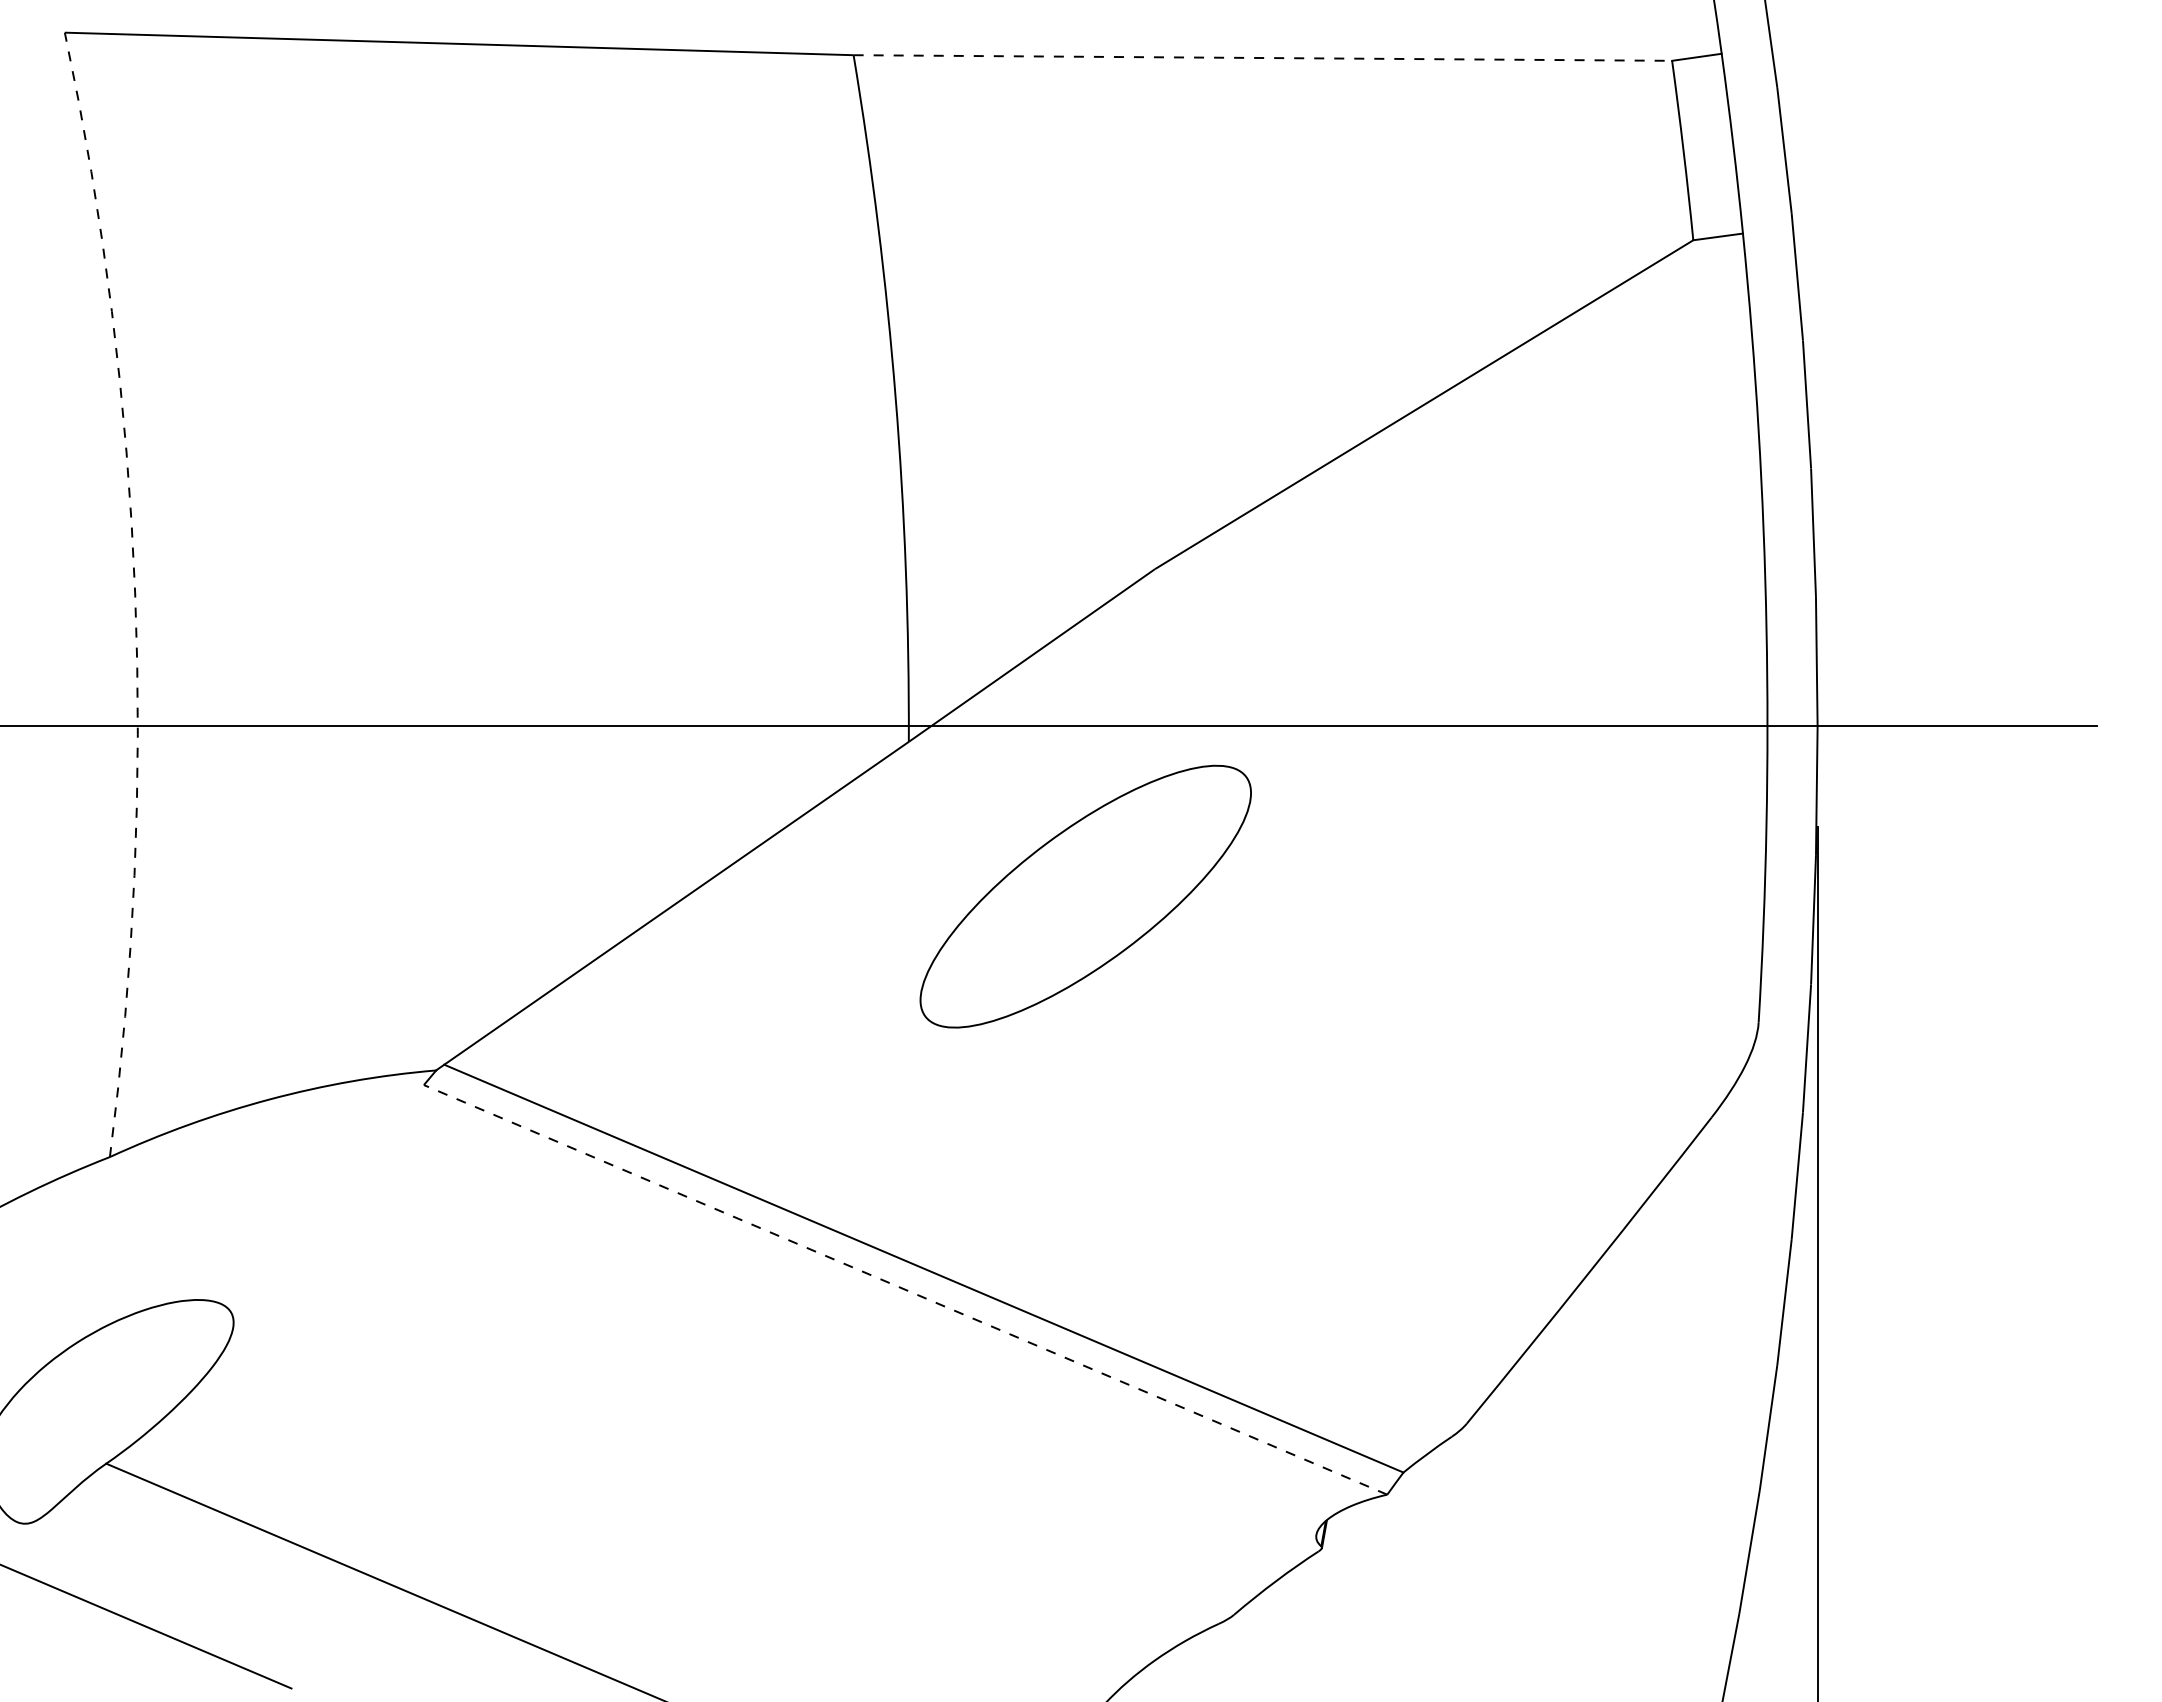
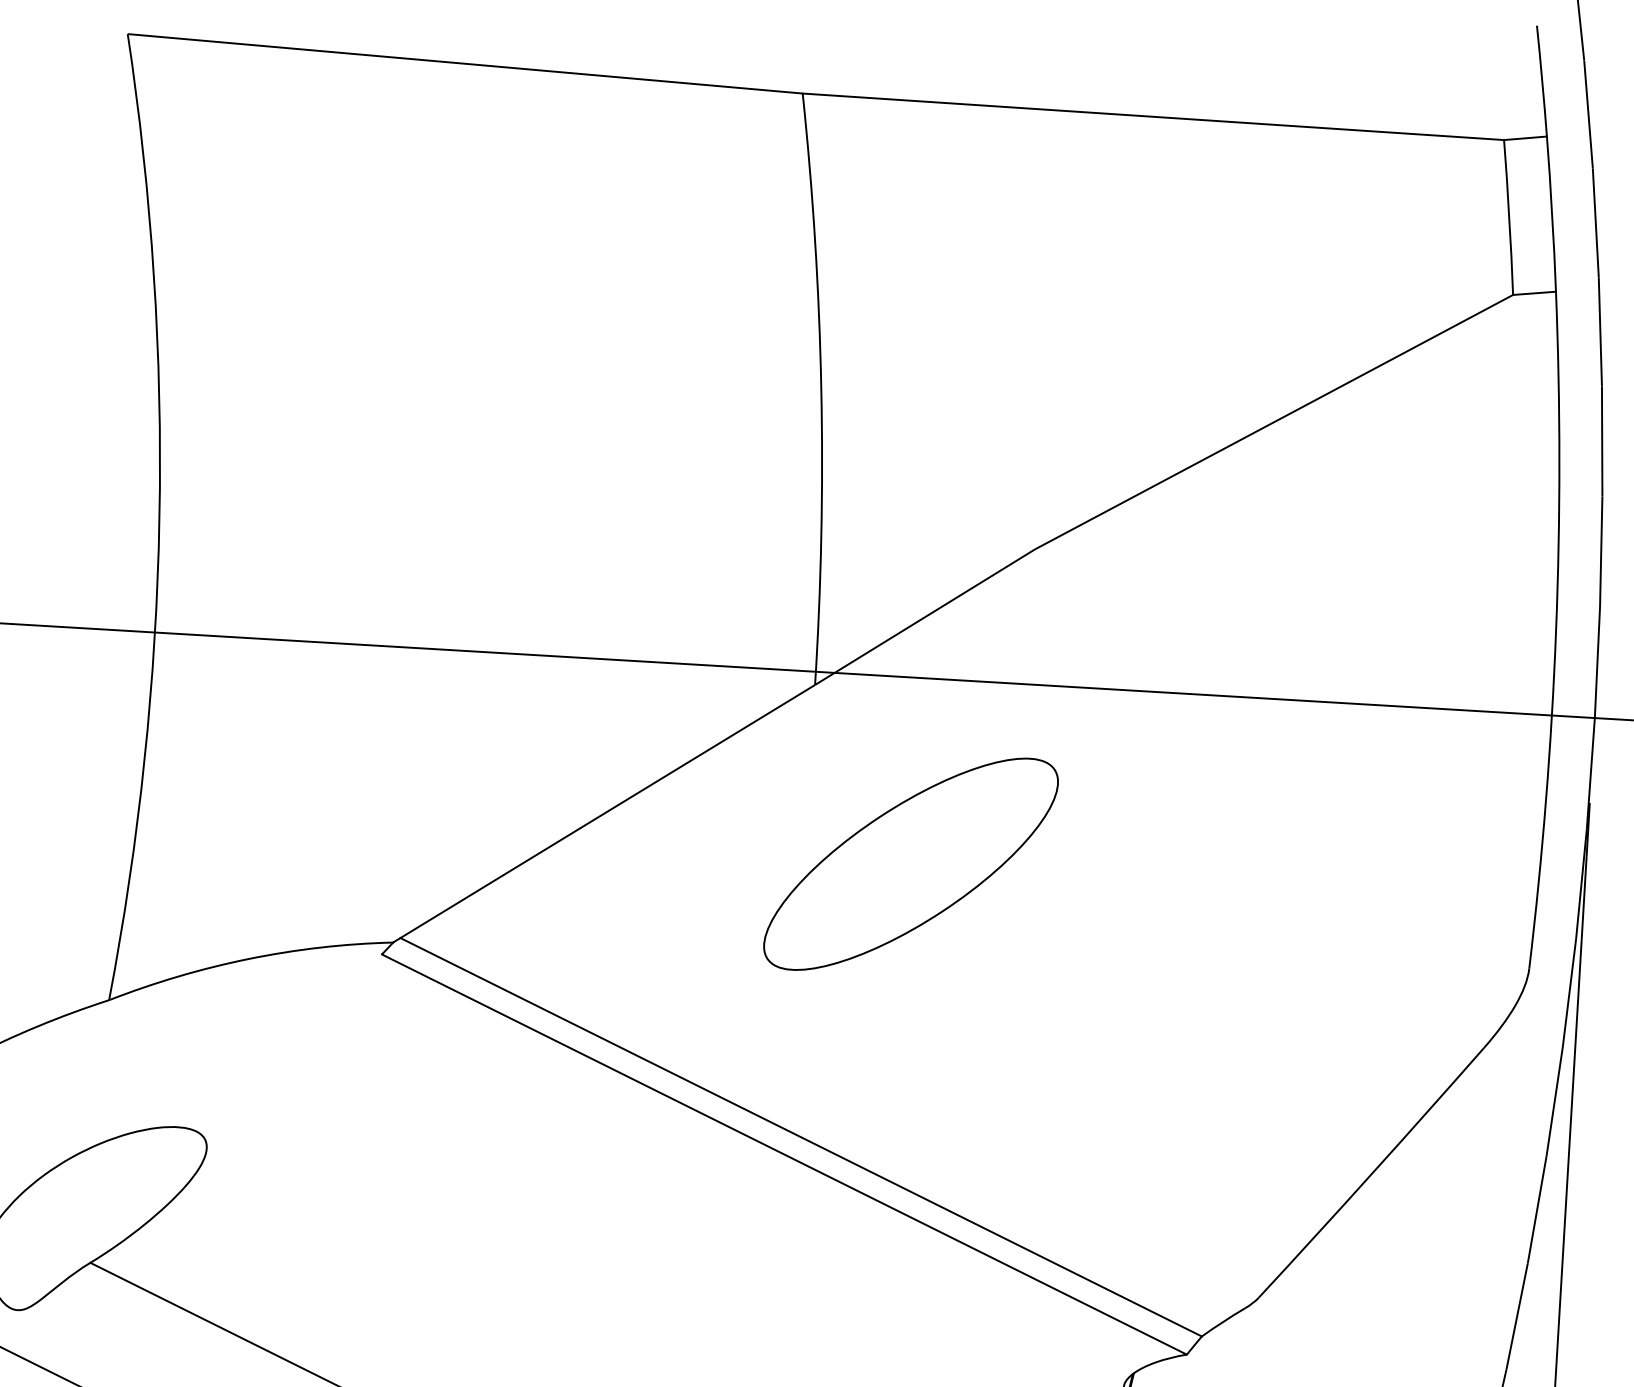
line: (1263, 58) -> (1153, 117), dashed -> solid
arc: (135, 592) -> (159, 517), dashed -> solid
part: (1085, 896) -> (910, 864), moved
line: (905, 1289) -> (784, 1154), dashed -> solid

